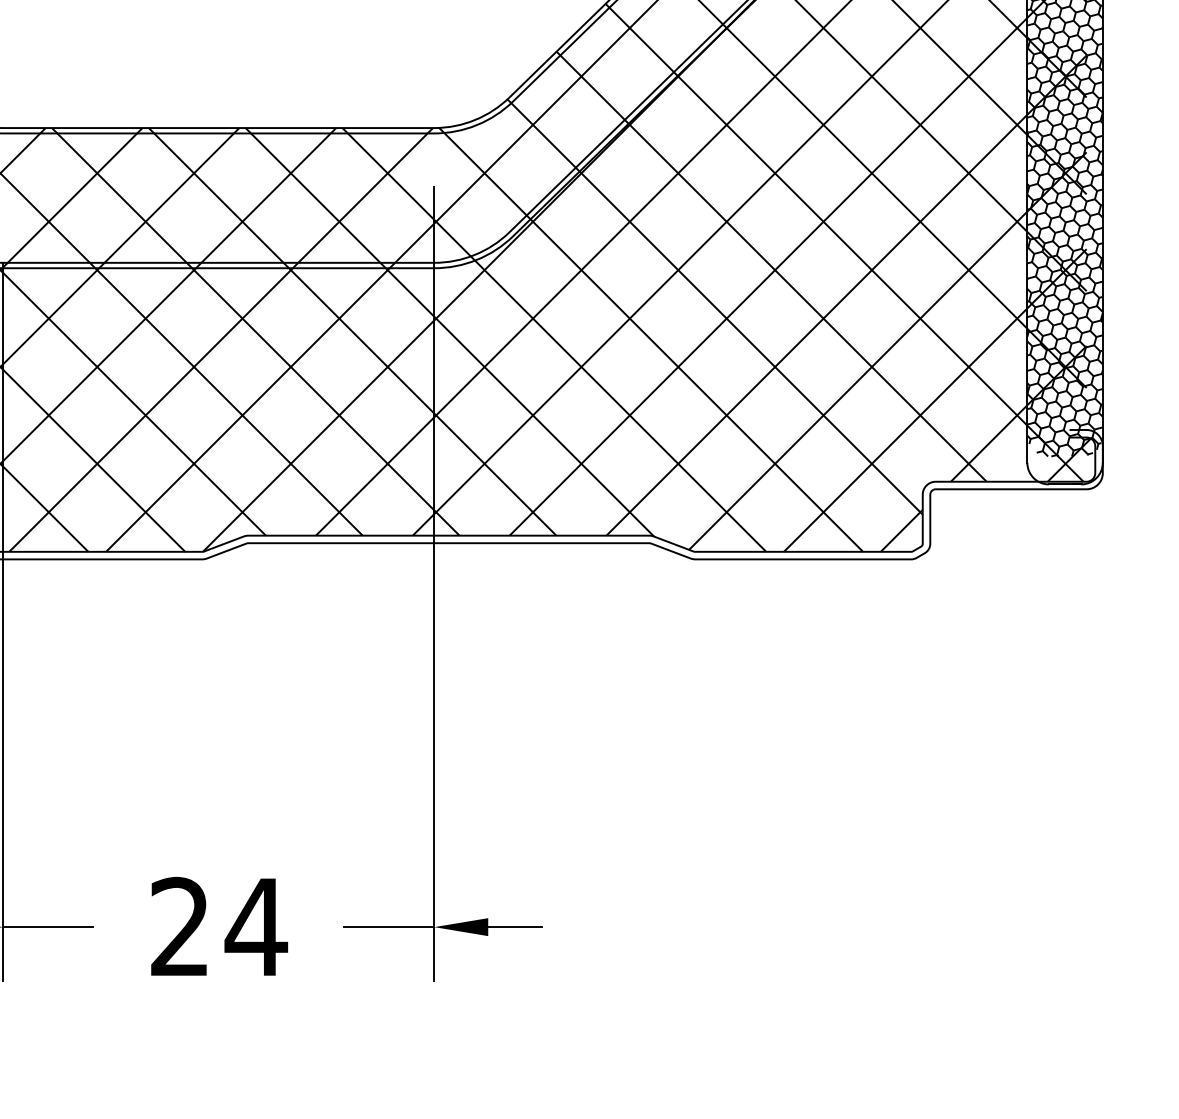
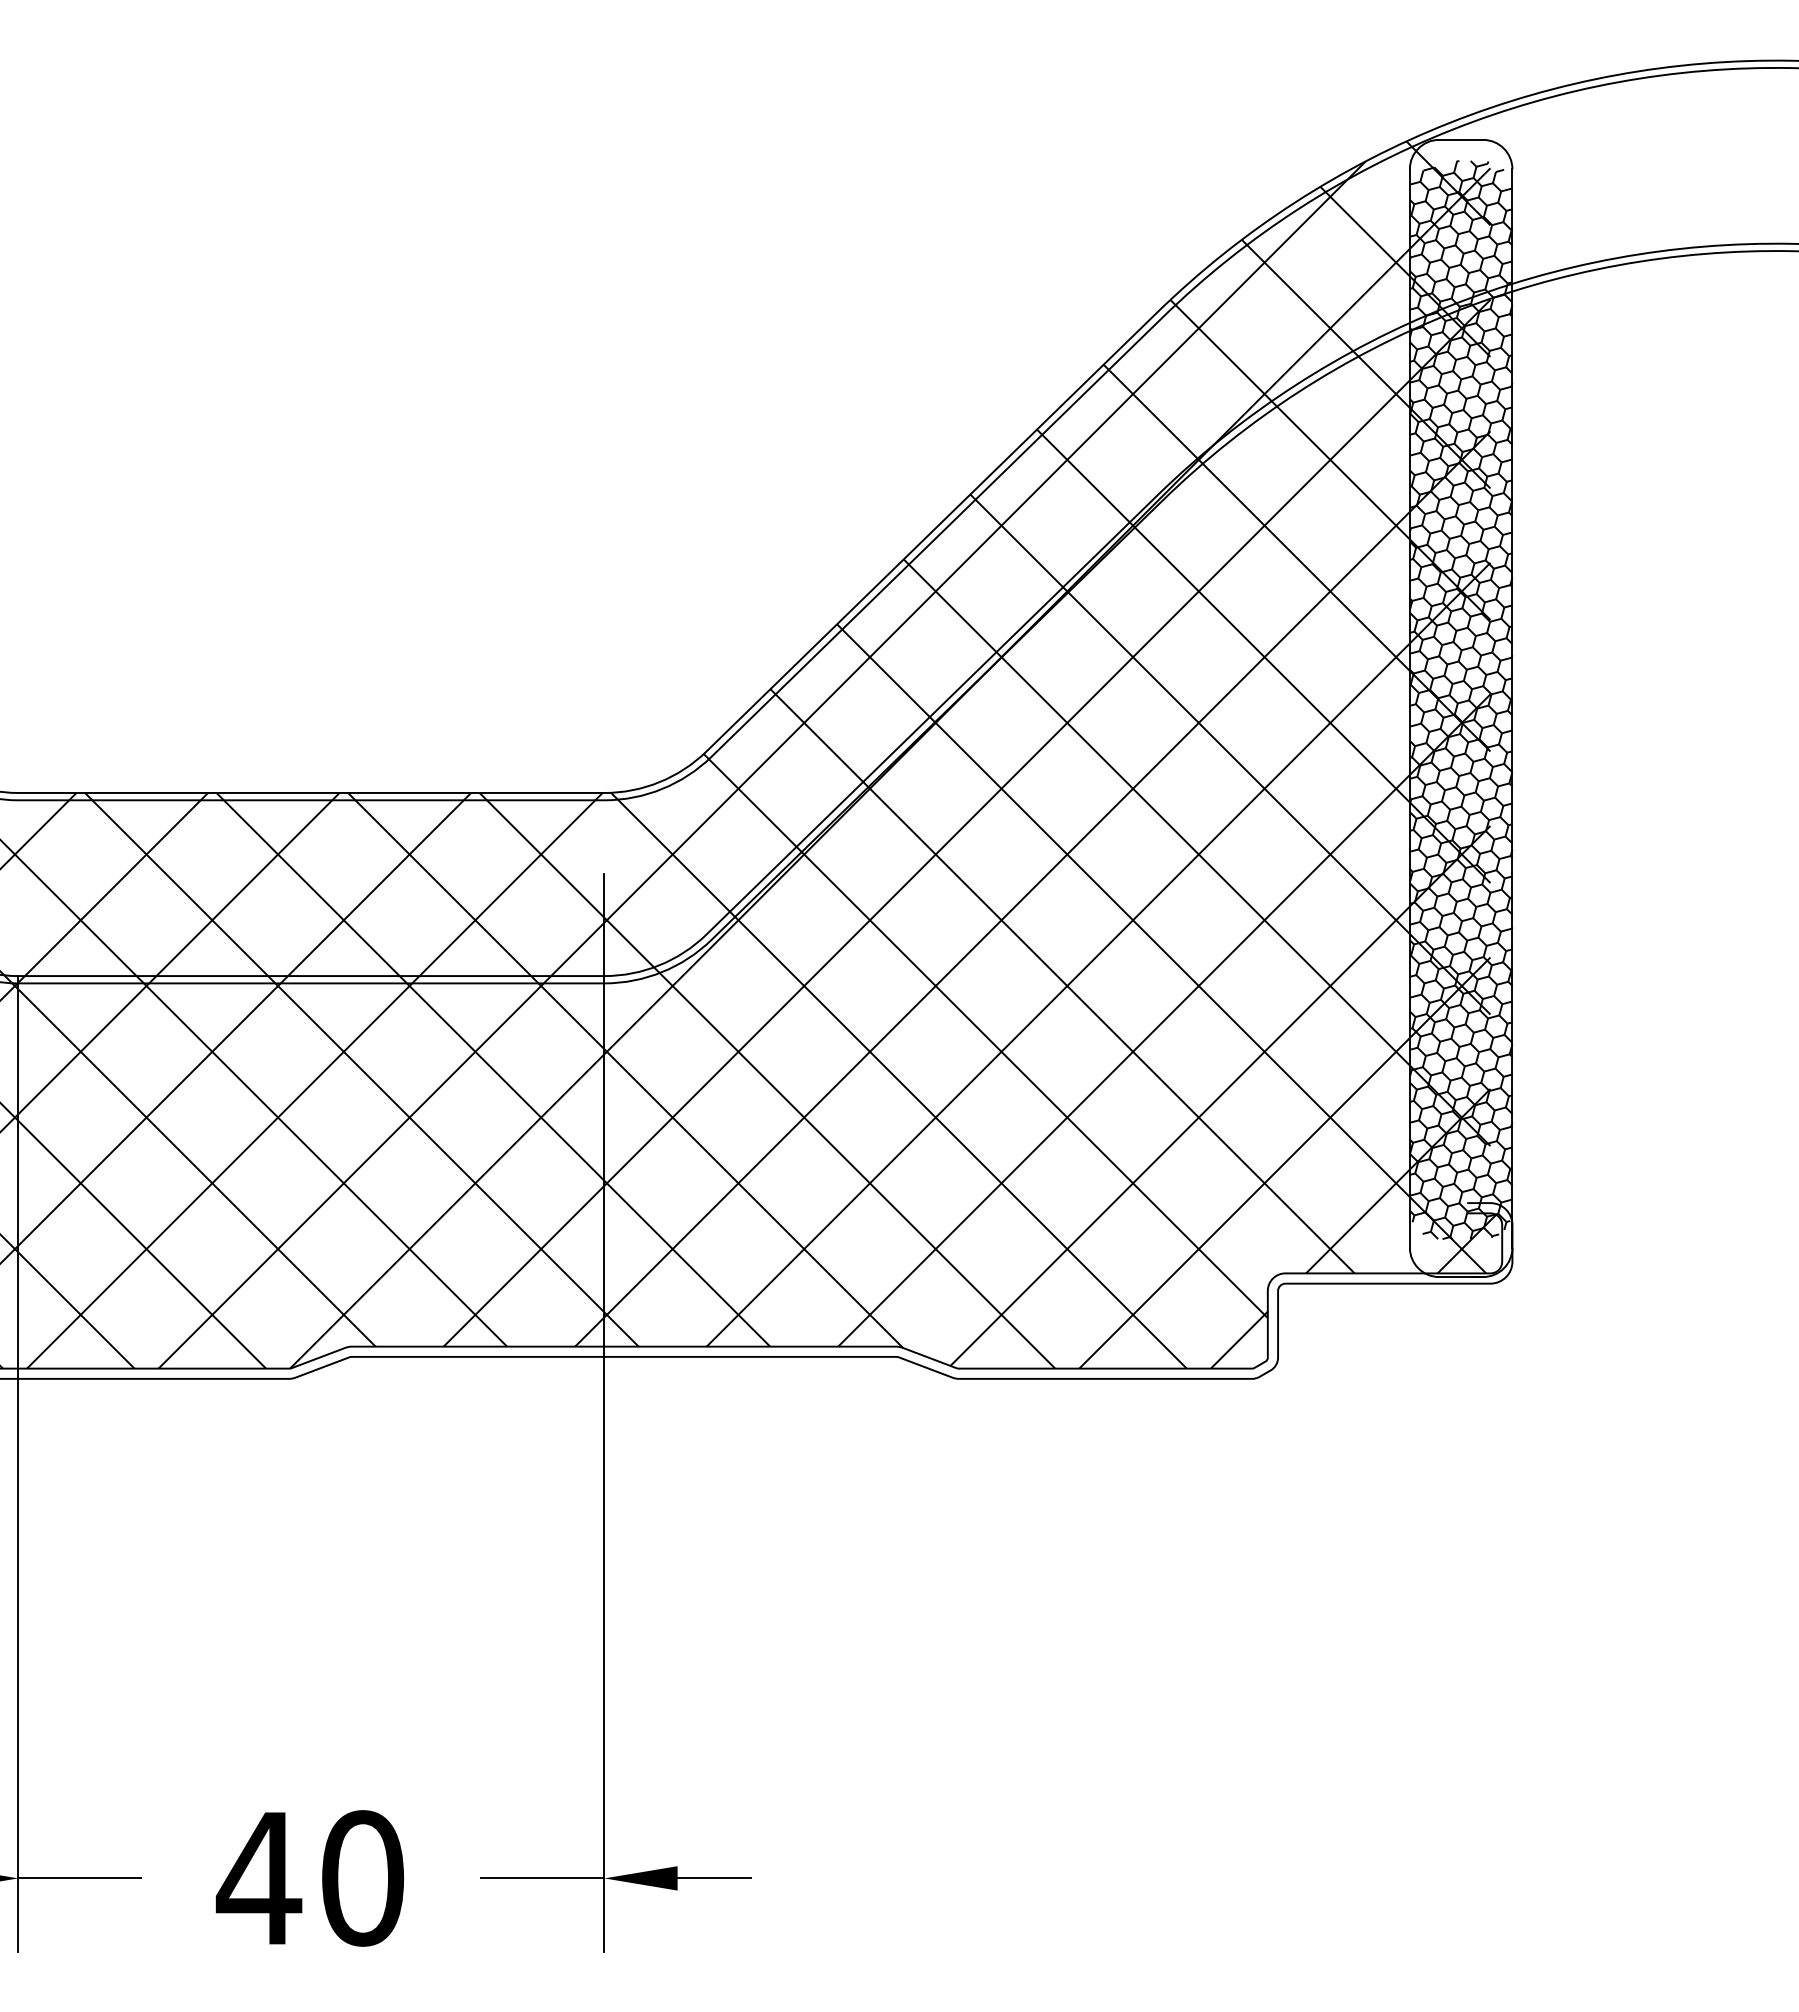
text: (217, 927) -> (310, 1878), 24 -> 40

